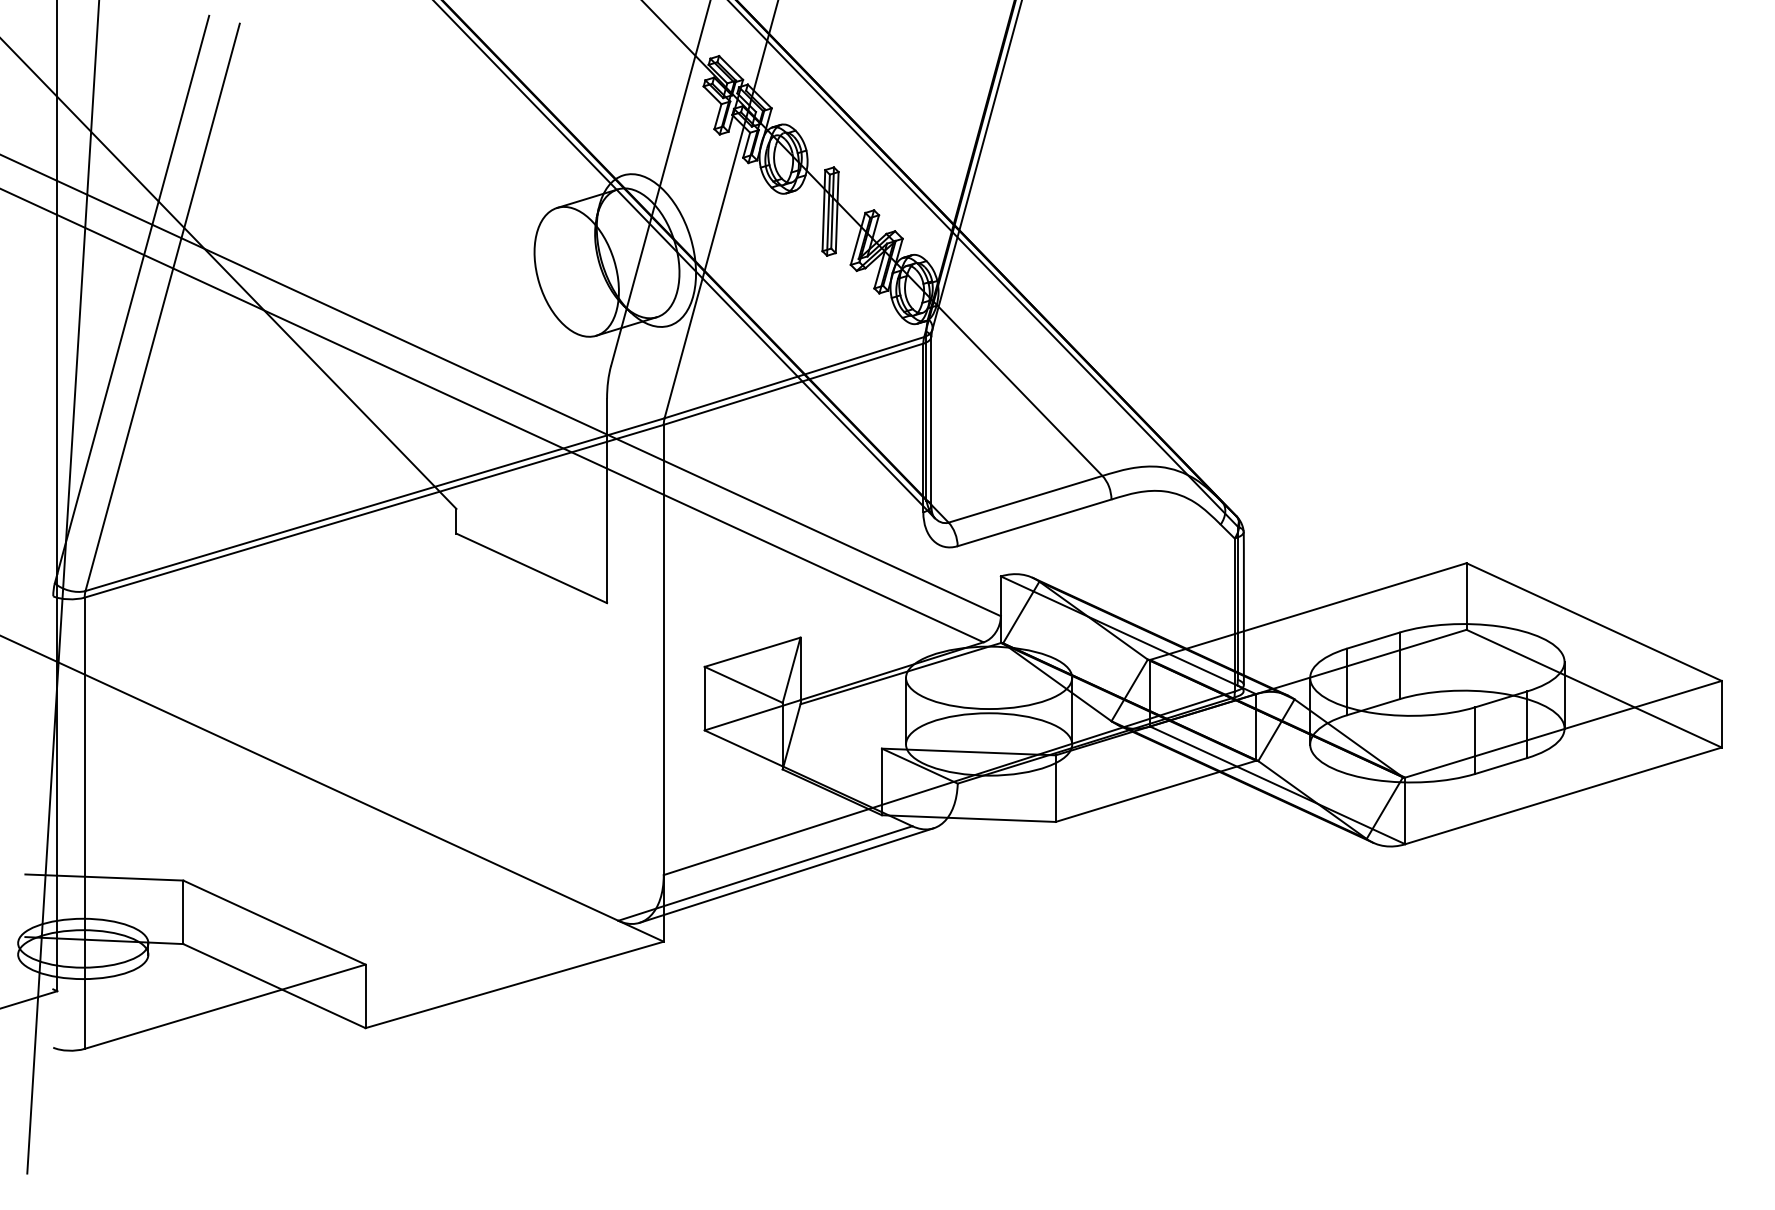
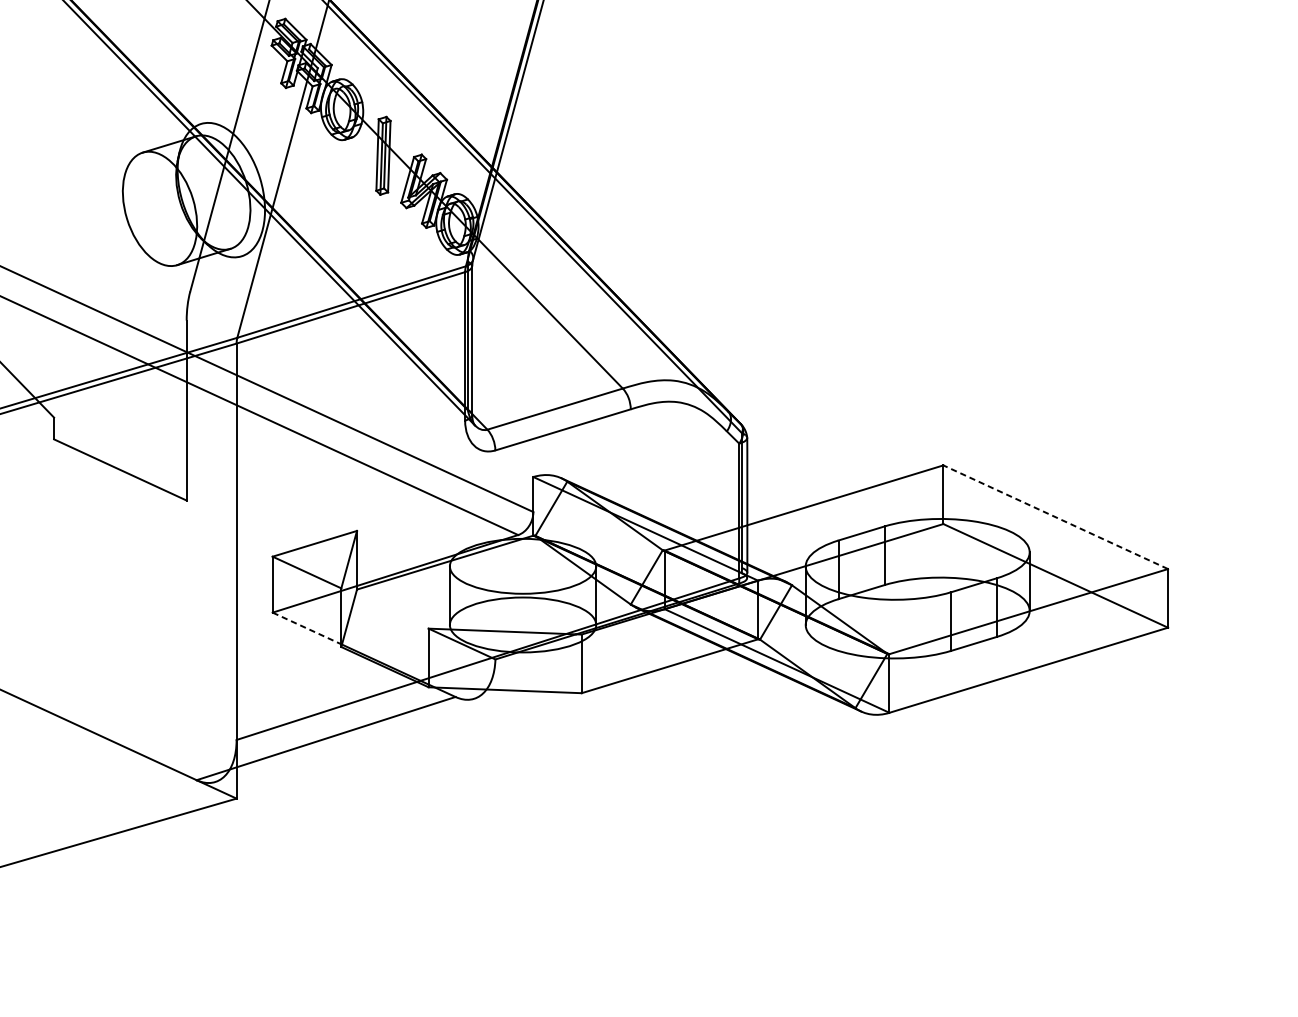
line: (1594, 622) -> (1056, 517), solid -> dashed
line: (743, 748) -> (306, 628), solid -> dashed
line: (786, 875) -> (344, 740), removed

